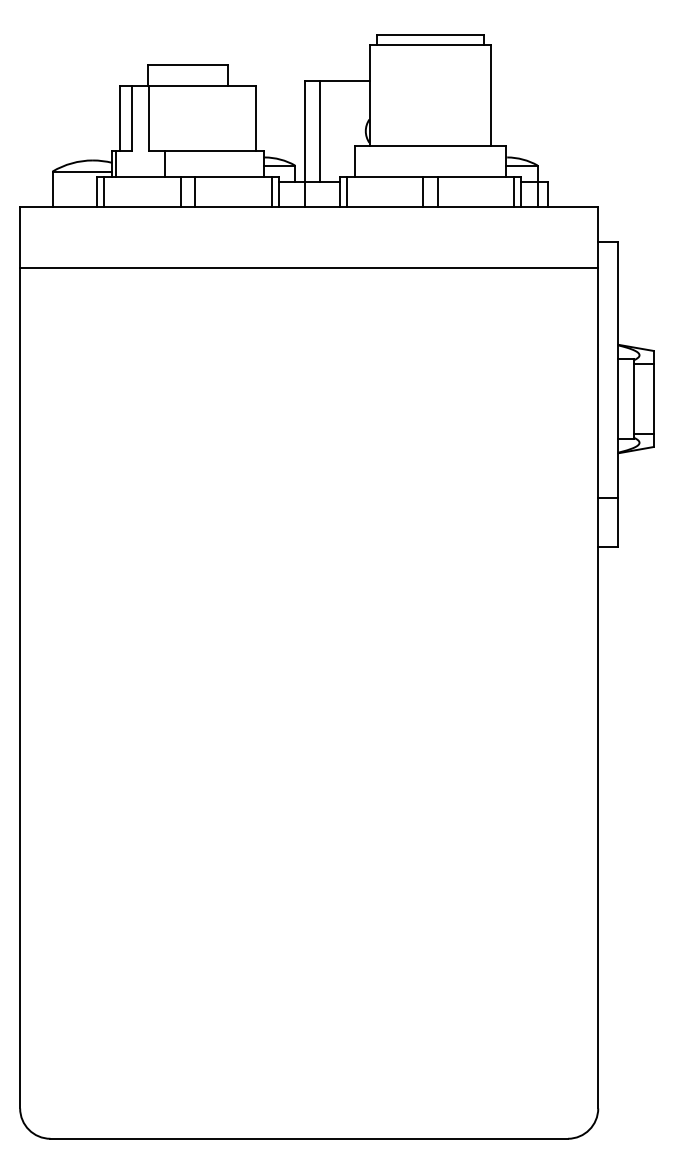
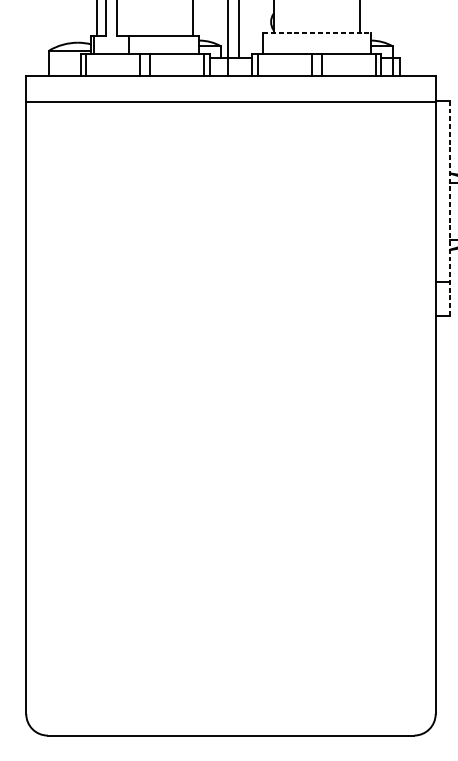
line: (430, 146) -> (316, 32), solid -> dashed
line: (309, 267) -> (231, 101), moved
line: (618, 394) -> (450, 208), solid -> dashed

